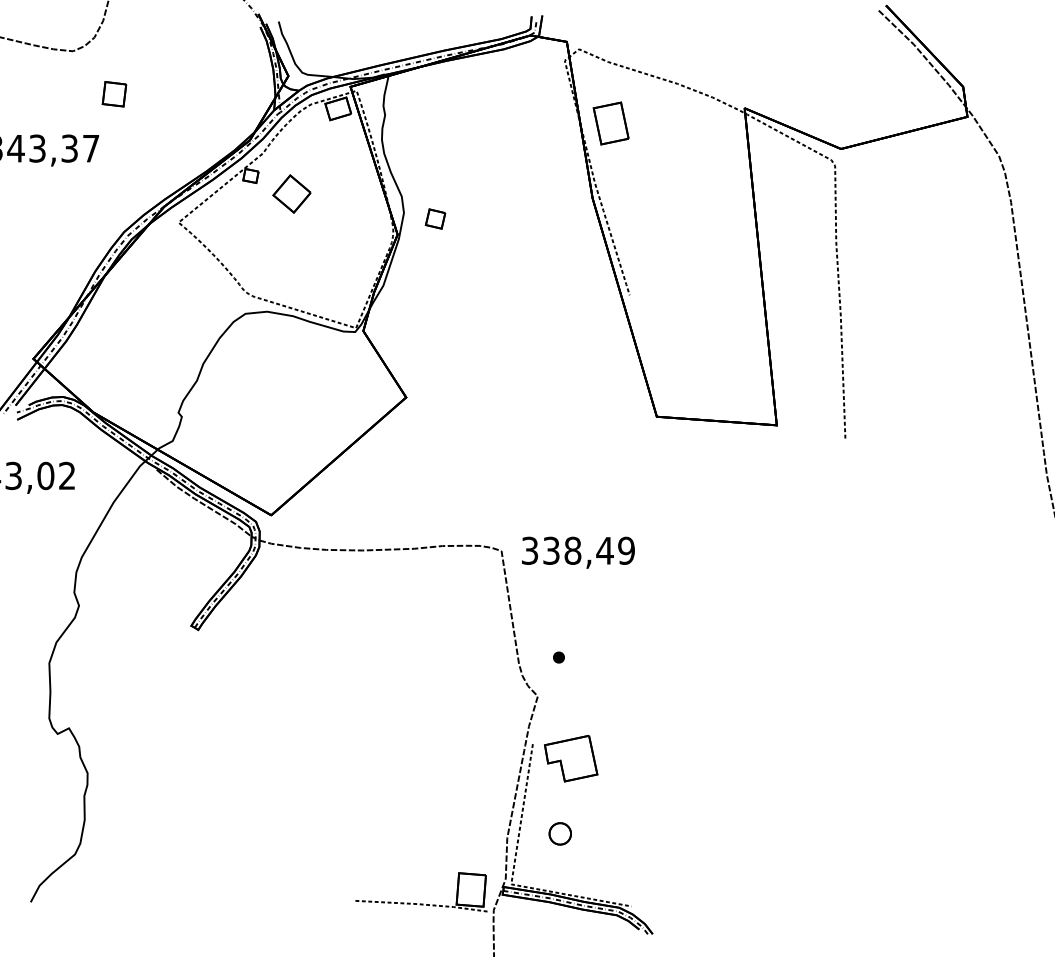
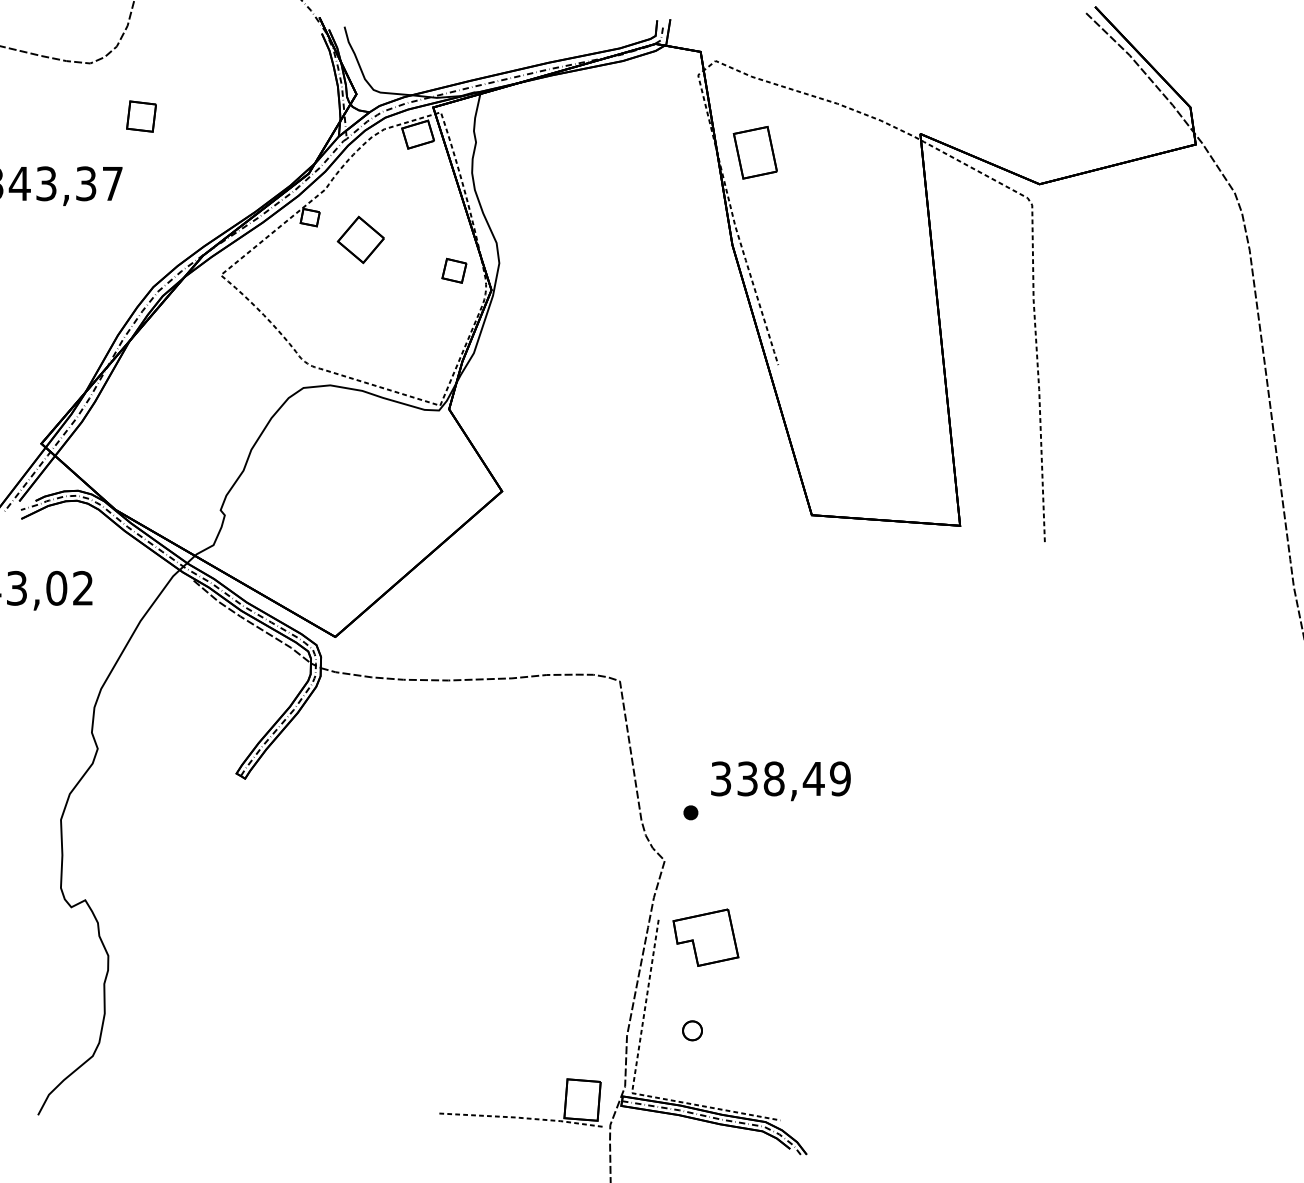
part: (435, 218) -> (454, 270), moved
text: (578, 552) -> (780, 781), moved
part: (560, 833) -> (692, 1030), size x0.71

